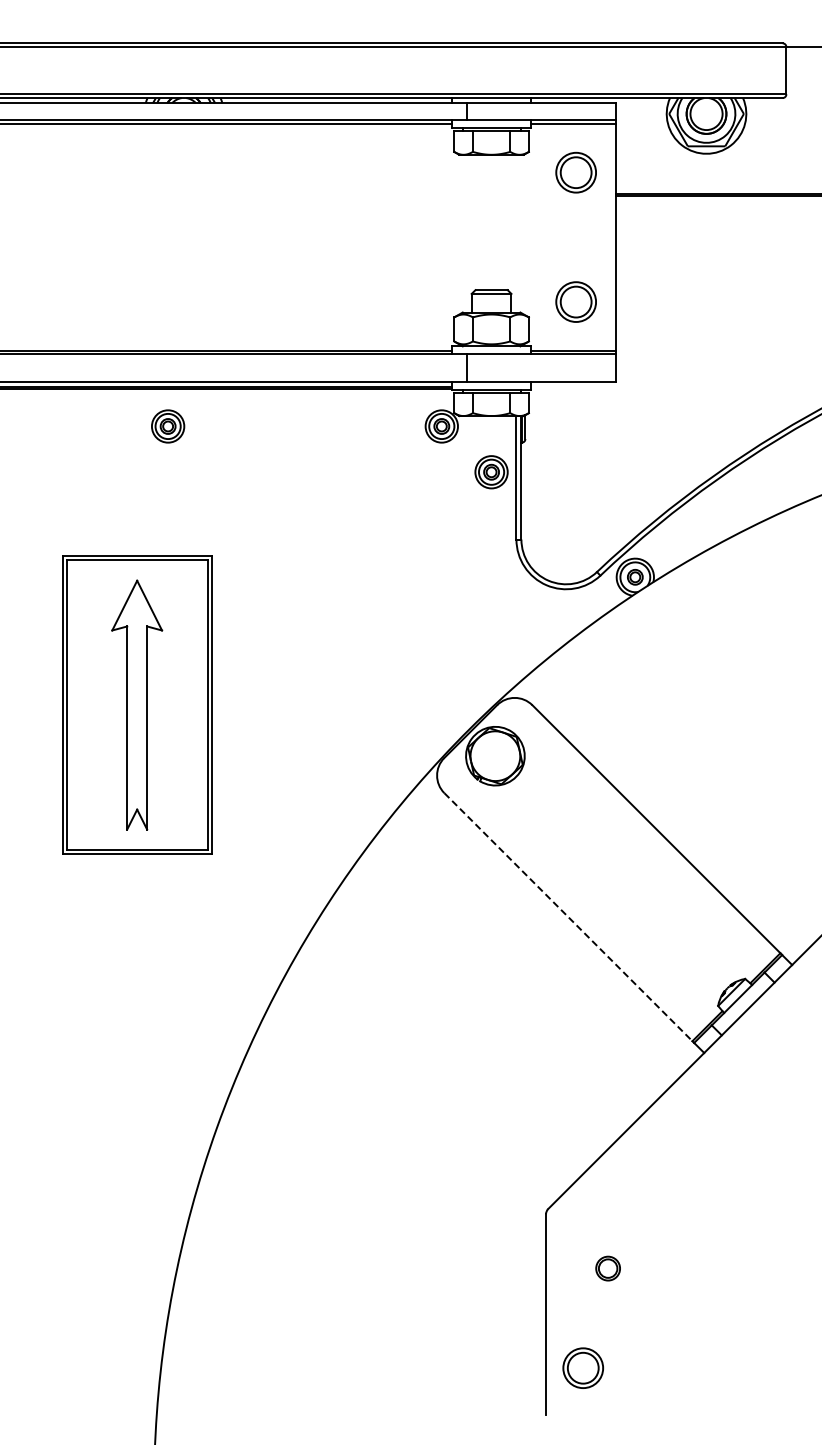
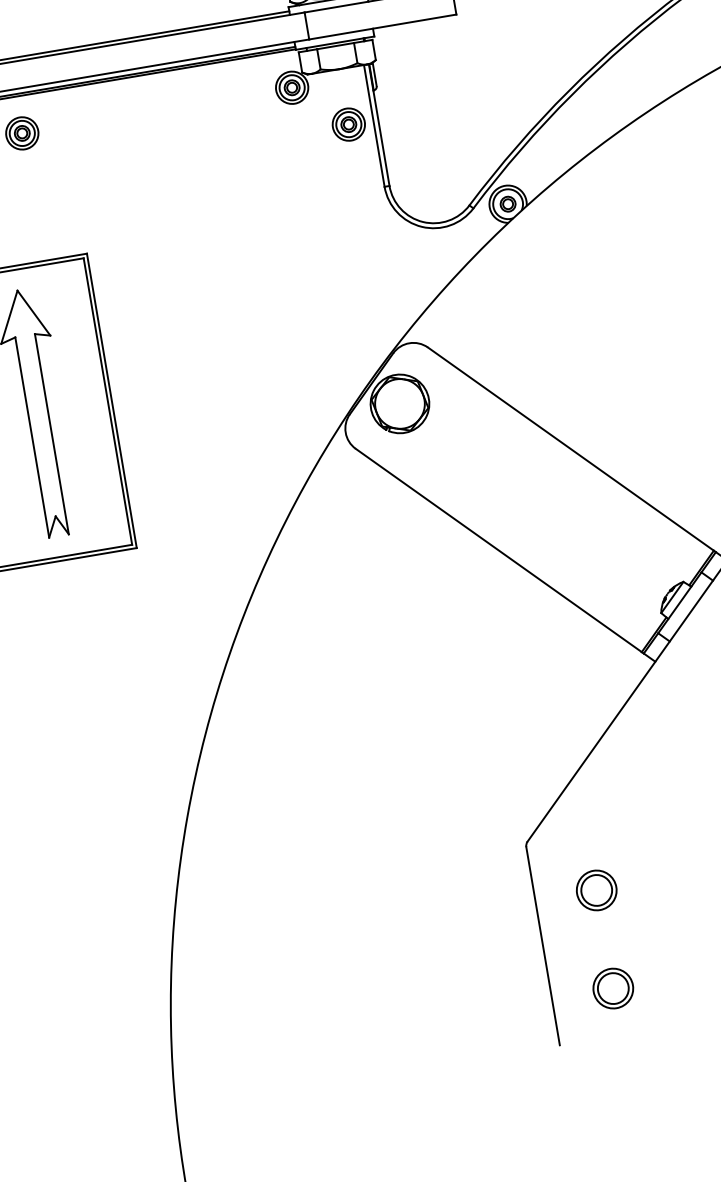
line: (568, 917) -> (498, 550), dashed -> solid
part: (607, 1268) -> (595, 890), size x1.67
part: (582, 1367) -> (612, 987), moved

